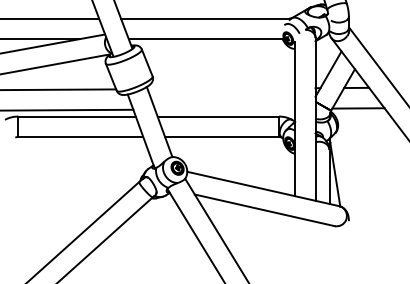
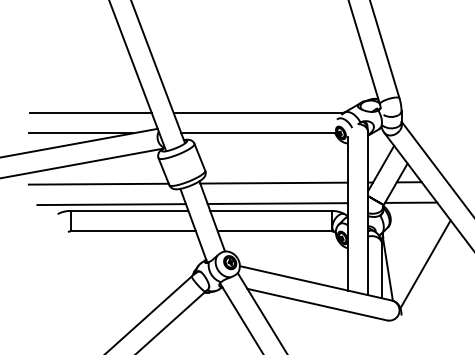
line: (220, 88) -> (273, 182), added
line: (224, 109) -> (277, 203), added
line: (372, 170) -> (425, 264), added

